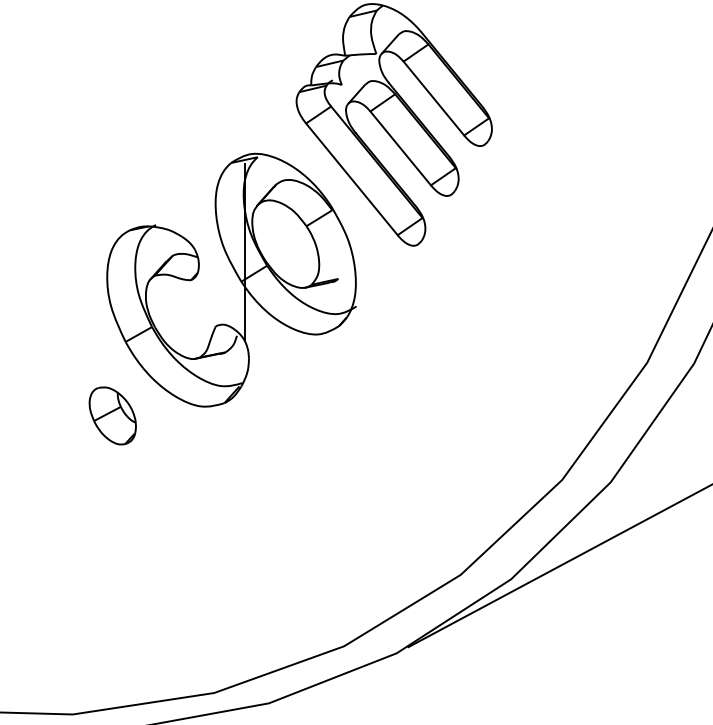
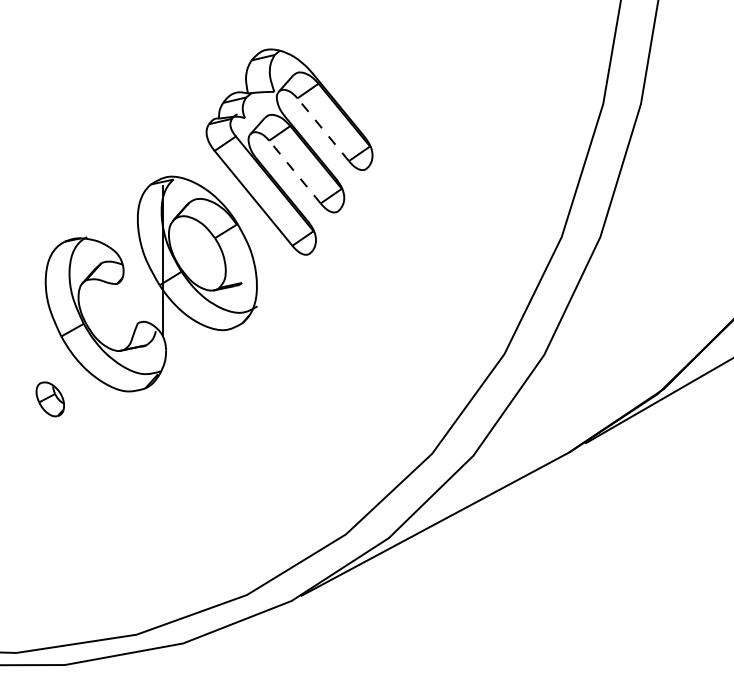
line: (434, 98) -> (323, 129), solid -> dashed
line: (400, 148) -> (294, 172), solid -> dashed
part: (111, 416) -> (49, 399), size x0.7

